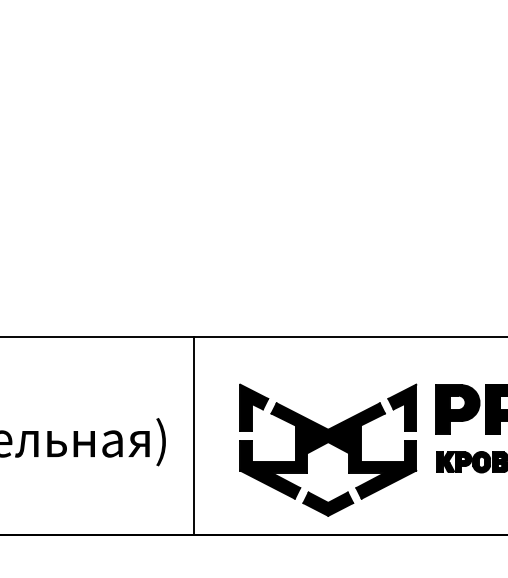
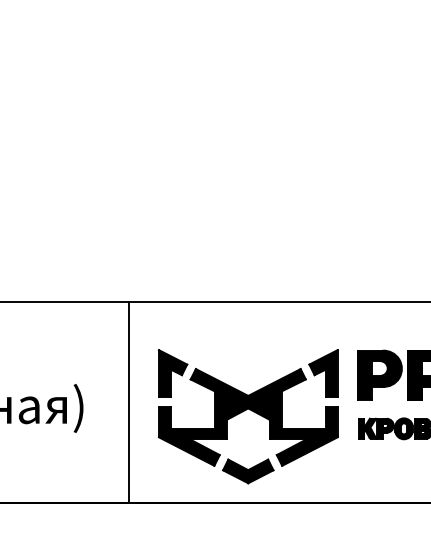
line: (193, 436) -> (128, 402), moved

